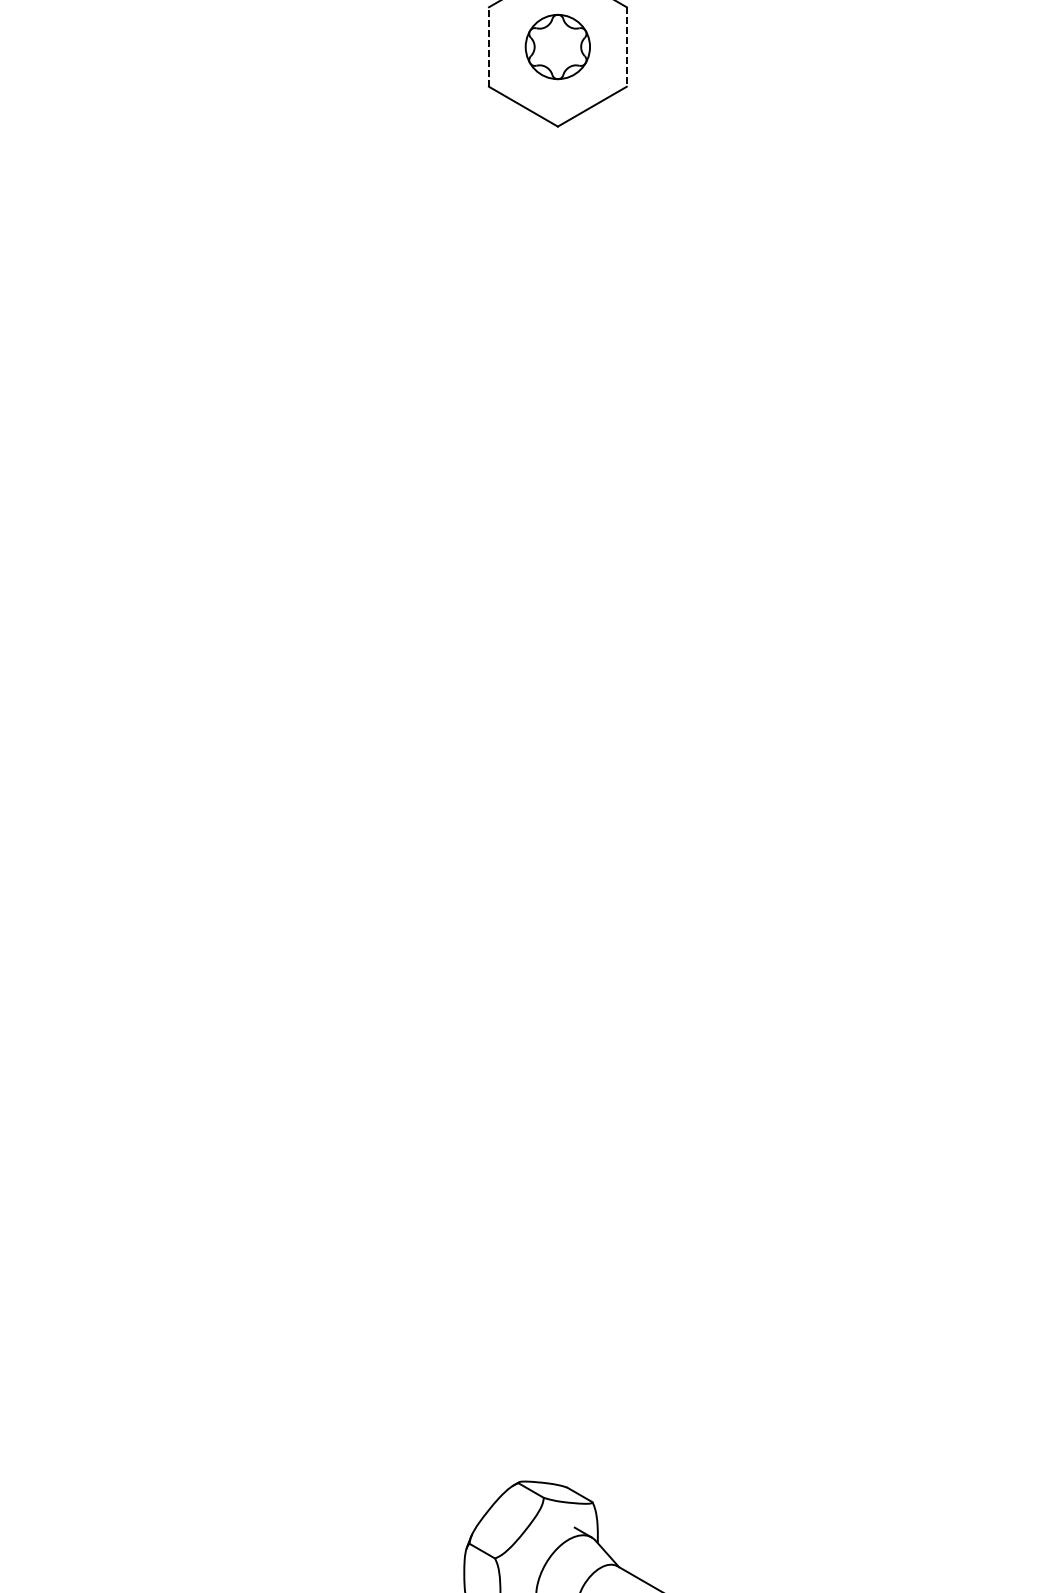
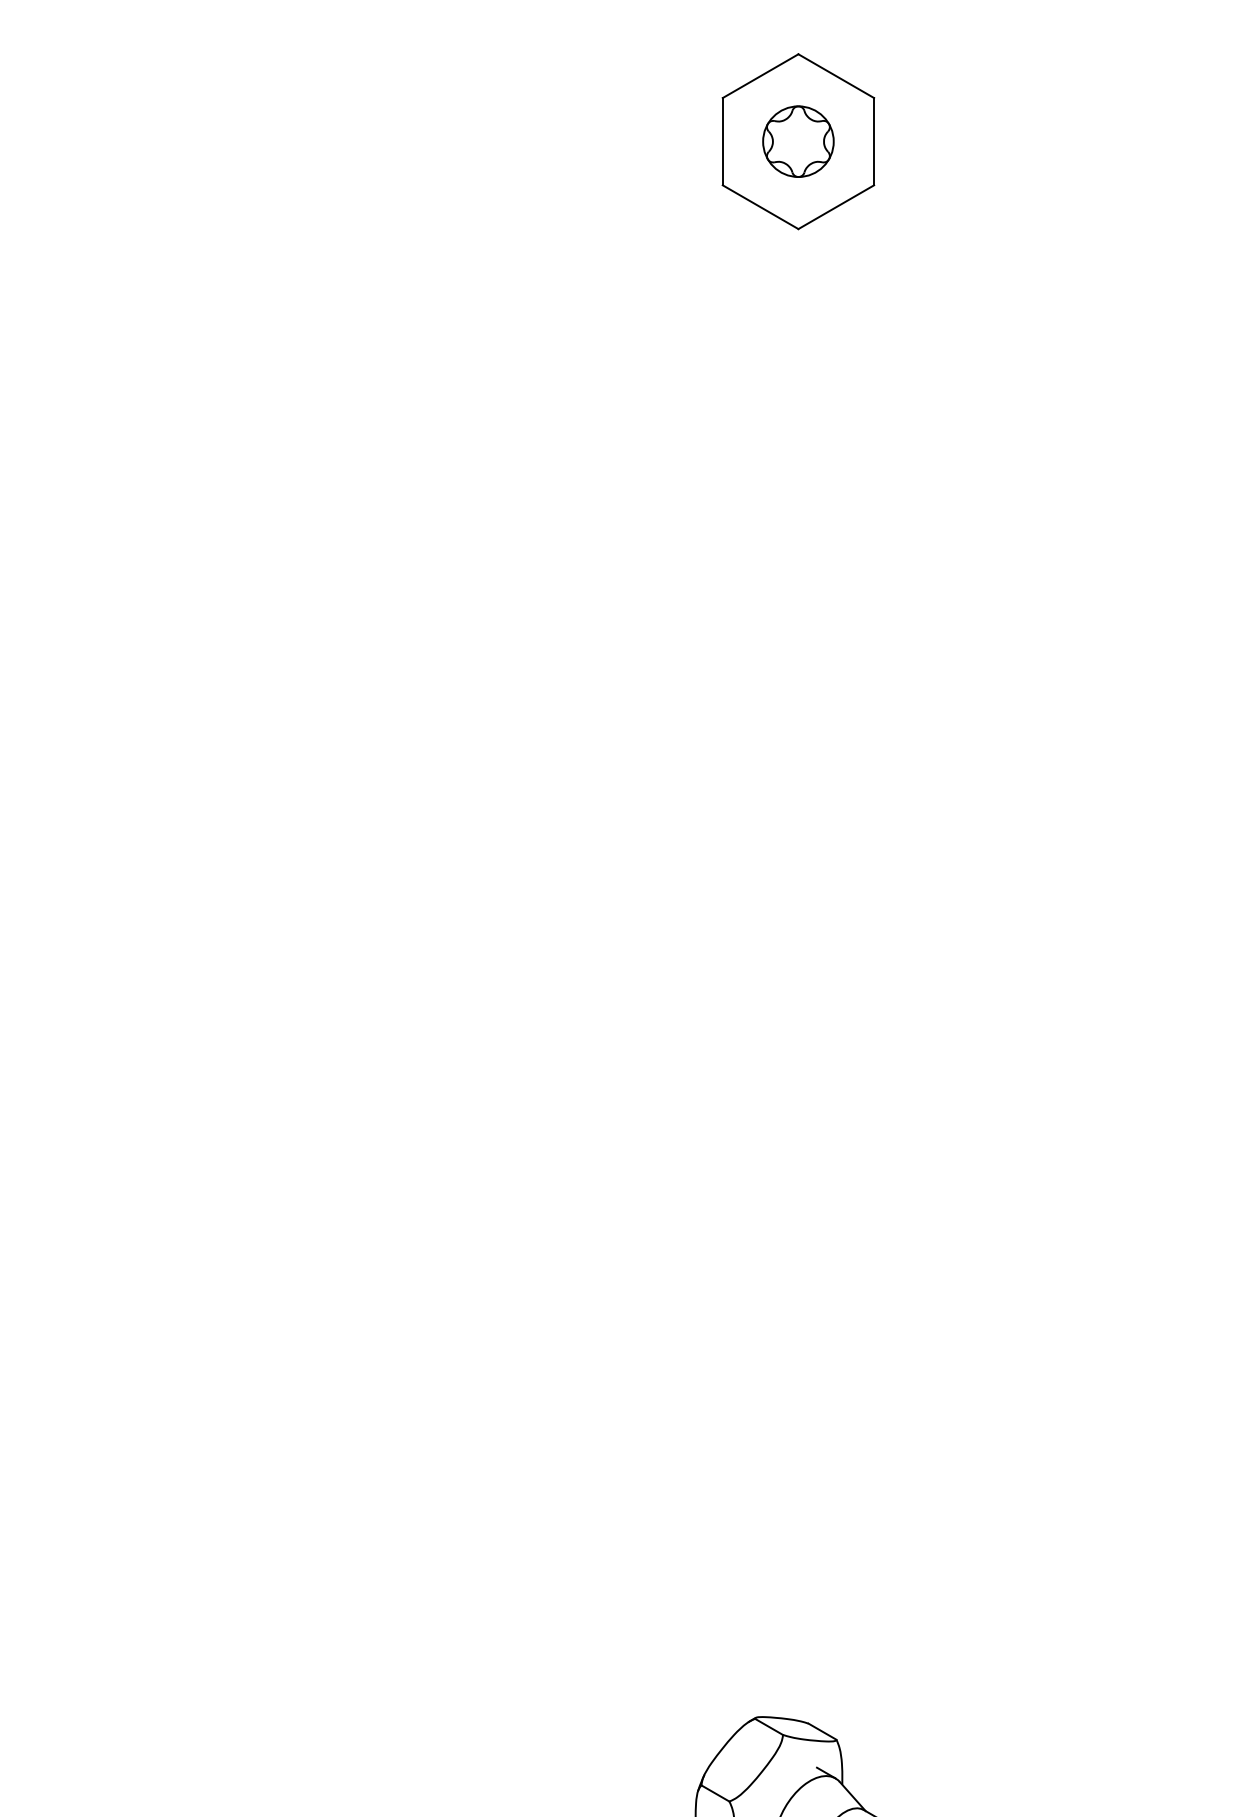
line: (488, 46) -> (722, 141), dashed -> solid
line: (627, 46) -> (874, 141), dashed -> solid

